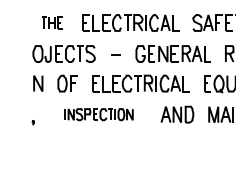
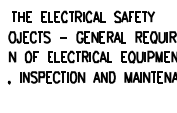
part: (51, 22) -> (21, 16), size x1.43
part: (98, 114) -> (52, 77), size x1.43

